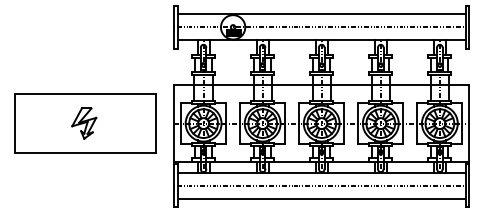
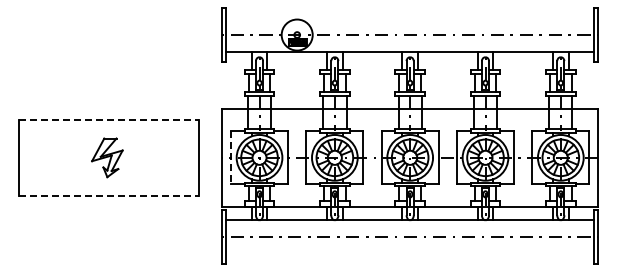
line: (321, 14) -> (410, 18), removed
line: (85, 94) -> (109, 120), solid -> dashed
line: (180, 124) -> (230, 158), solid -> dashed
line: (85, 153) -> (109, 195), solid -> dashed
line: (321, 198) -> (410, 253), removed

